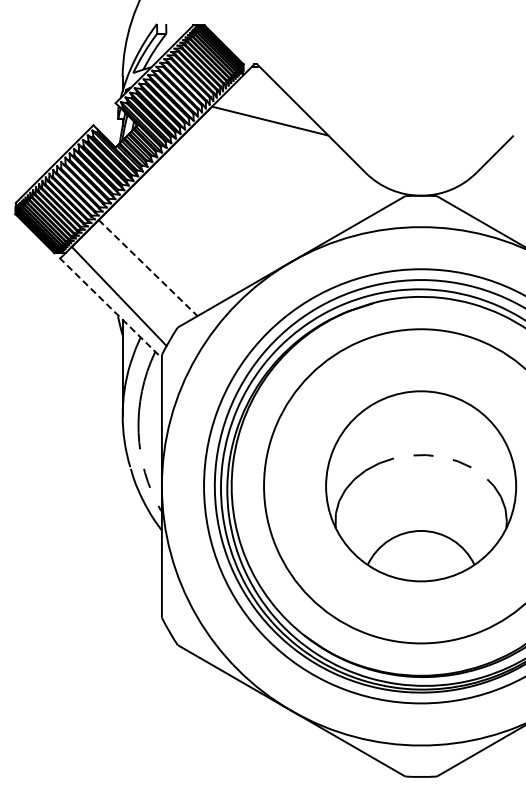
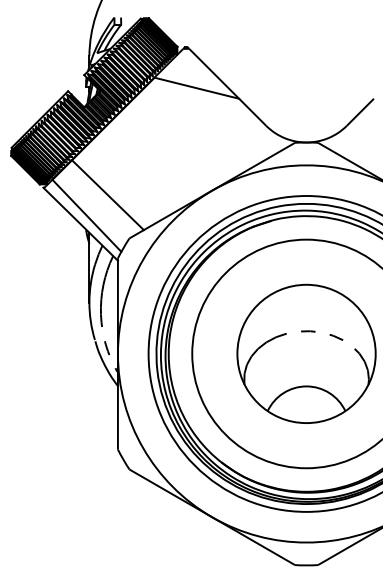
line: (148, 268) -> (108, 195), dashed -> solid
line: (110, 308) -> (80, 224), dashed -> solid

